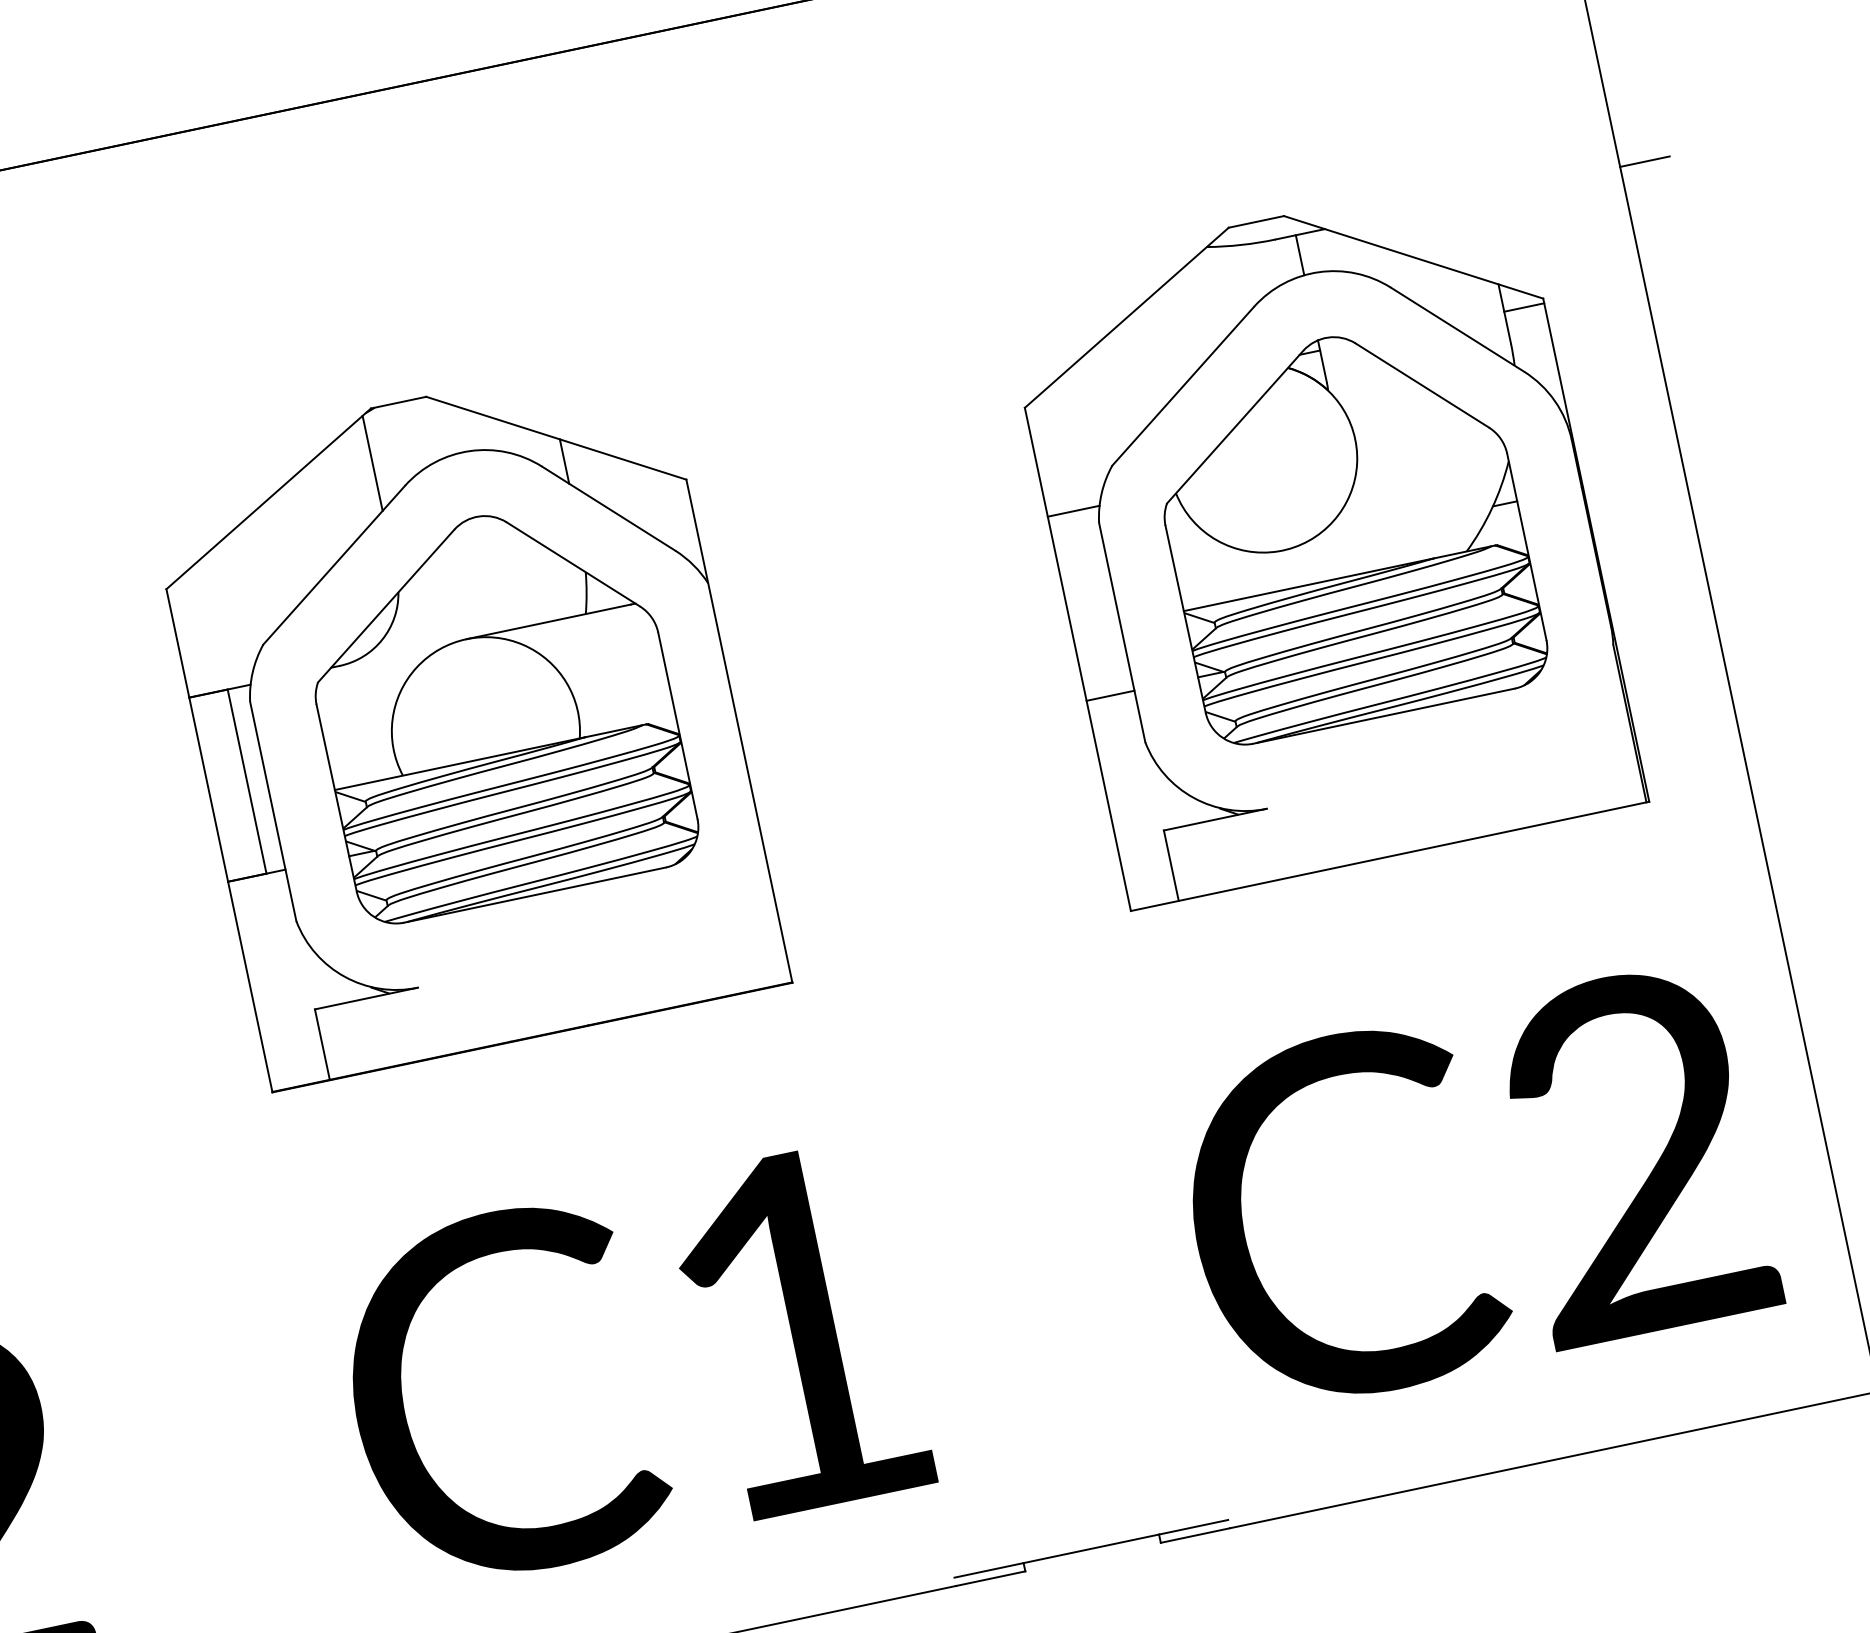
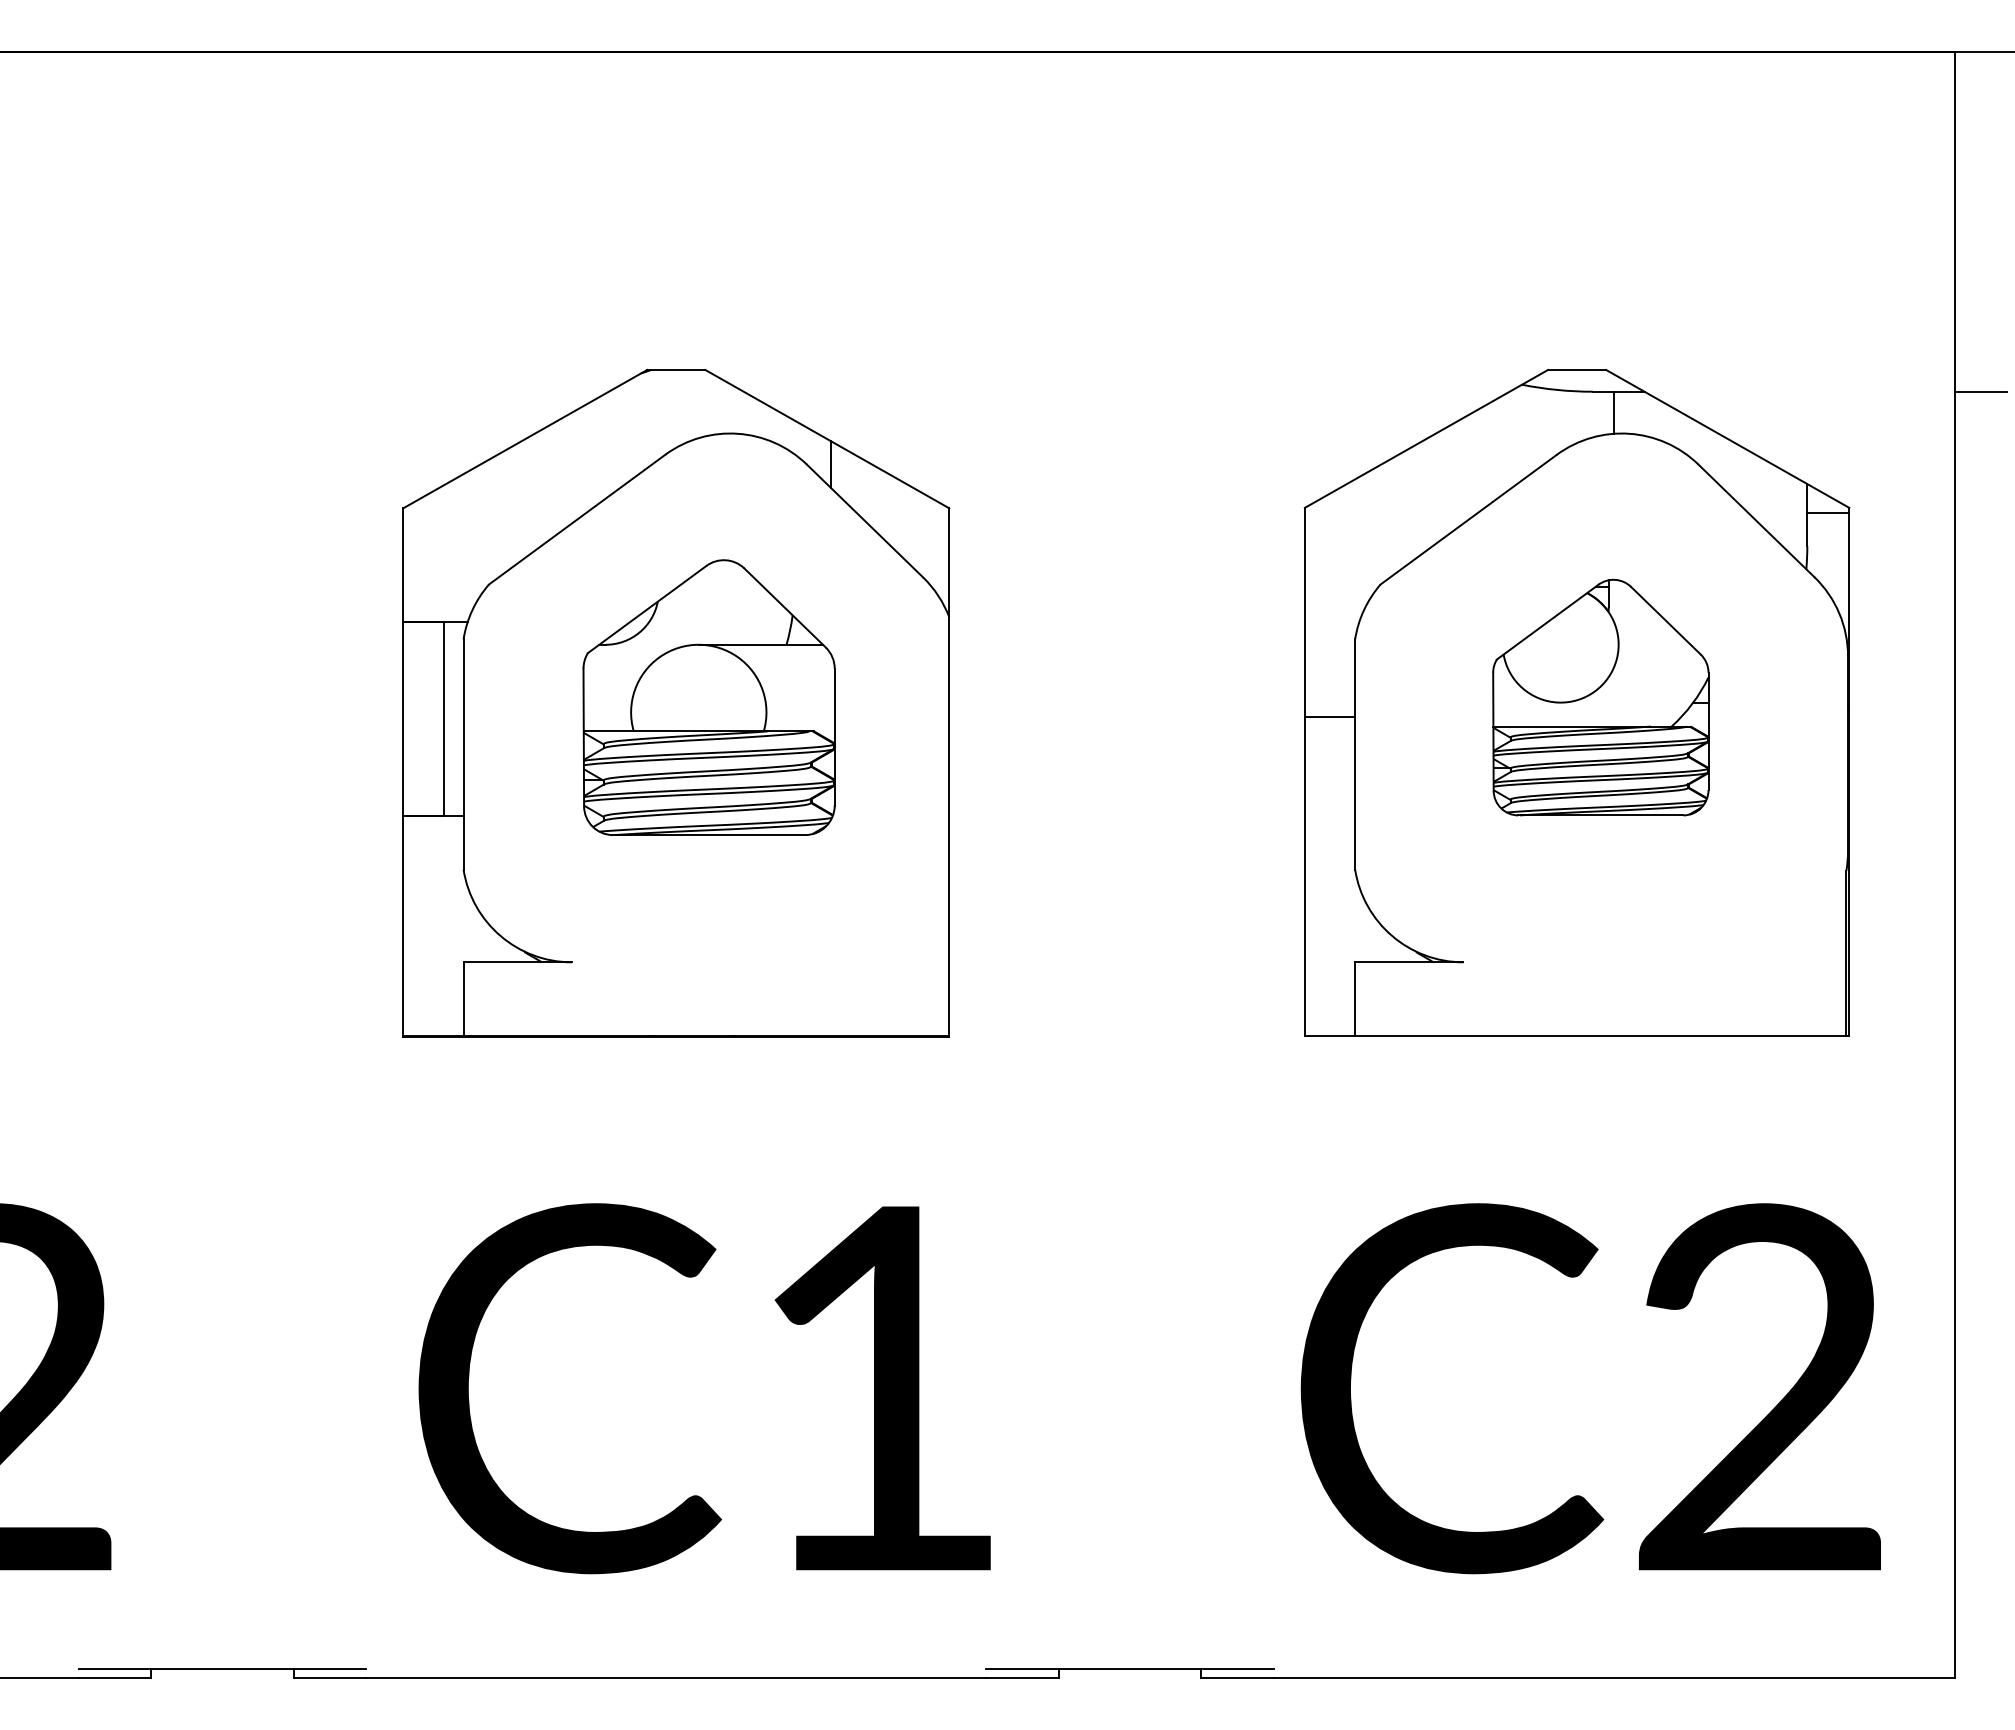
line: (372, 463) -> (637, 425), removed
line: (1073, 511) -> (1331, 622), removed
part: (1344, 529) -> (1600, 697), size x0.6
line: (1110, 695) -> (1329, 716), moved
part: (495, 708) -> (708, 697), size x0.7

